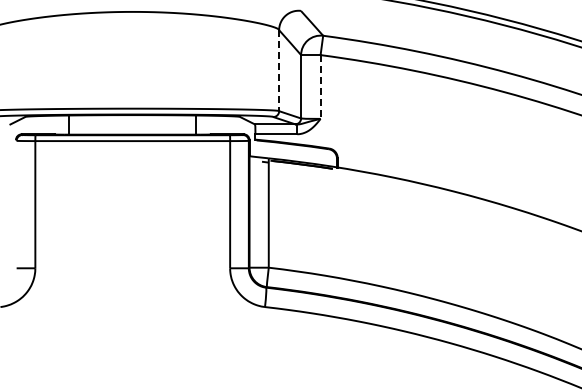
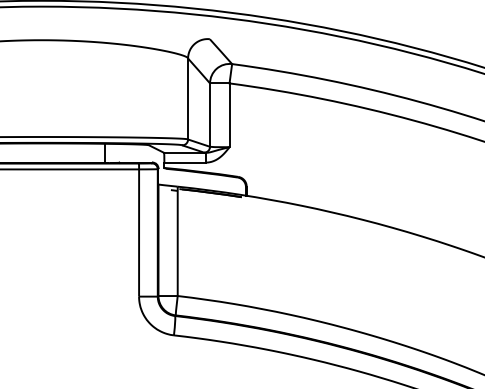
line: (279, 71) -> (188, 99), dashed -> solid
line: (320, 87) -> (229, 115), dashed -> solid

